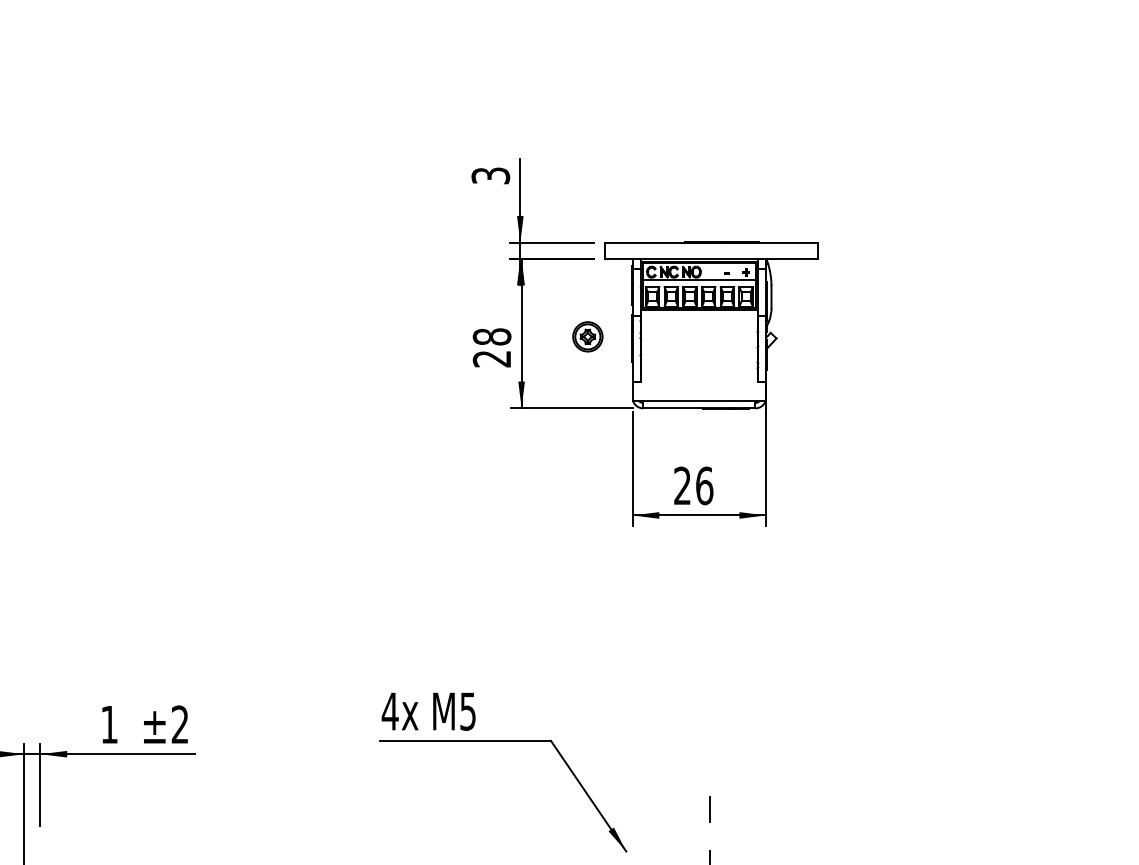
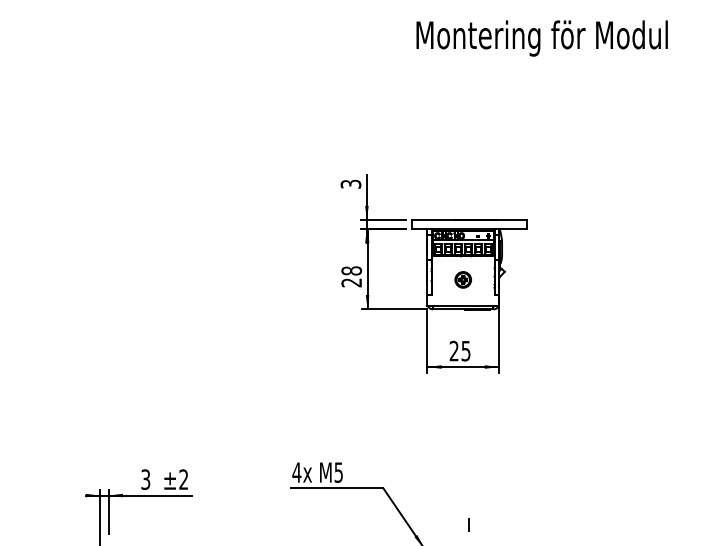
part: (586, 336) -> (462, 279), moved
text: (703, 484) -> (465, 350), 26 -> 25
text: (108, 724) -> (145, 479), 1 -> 3

